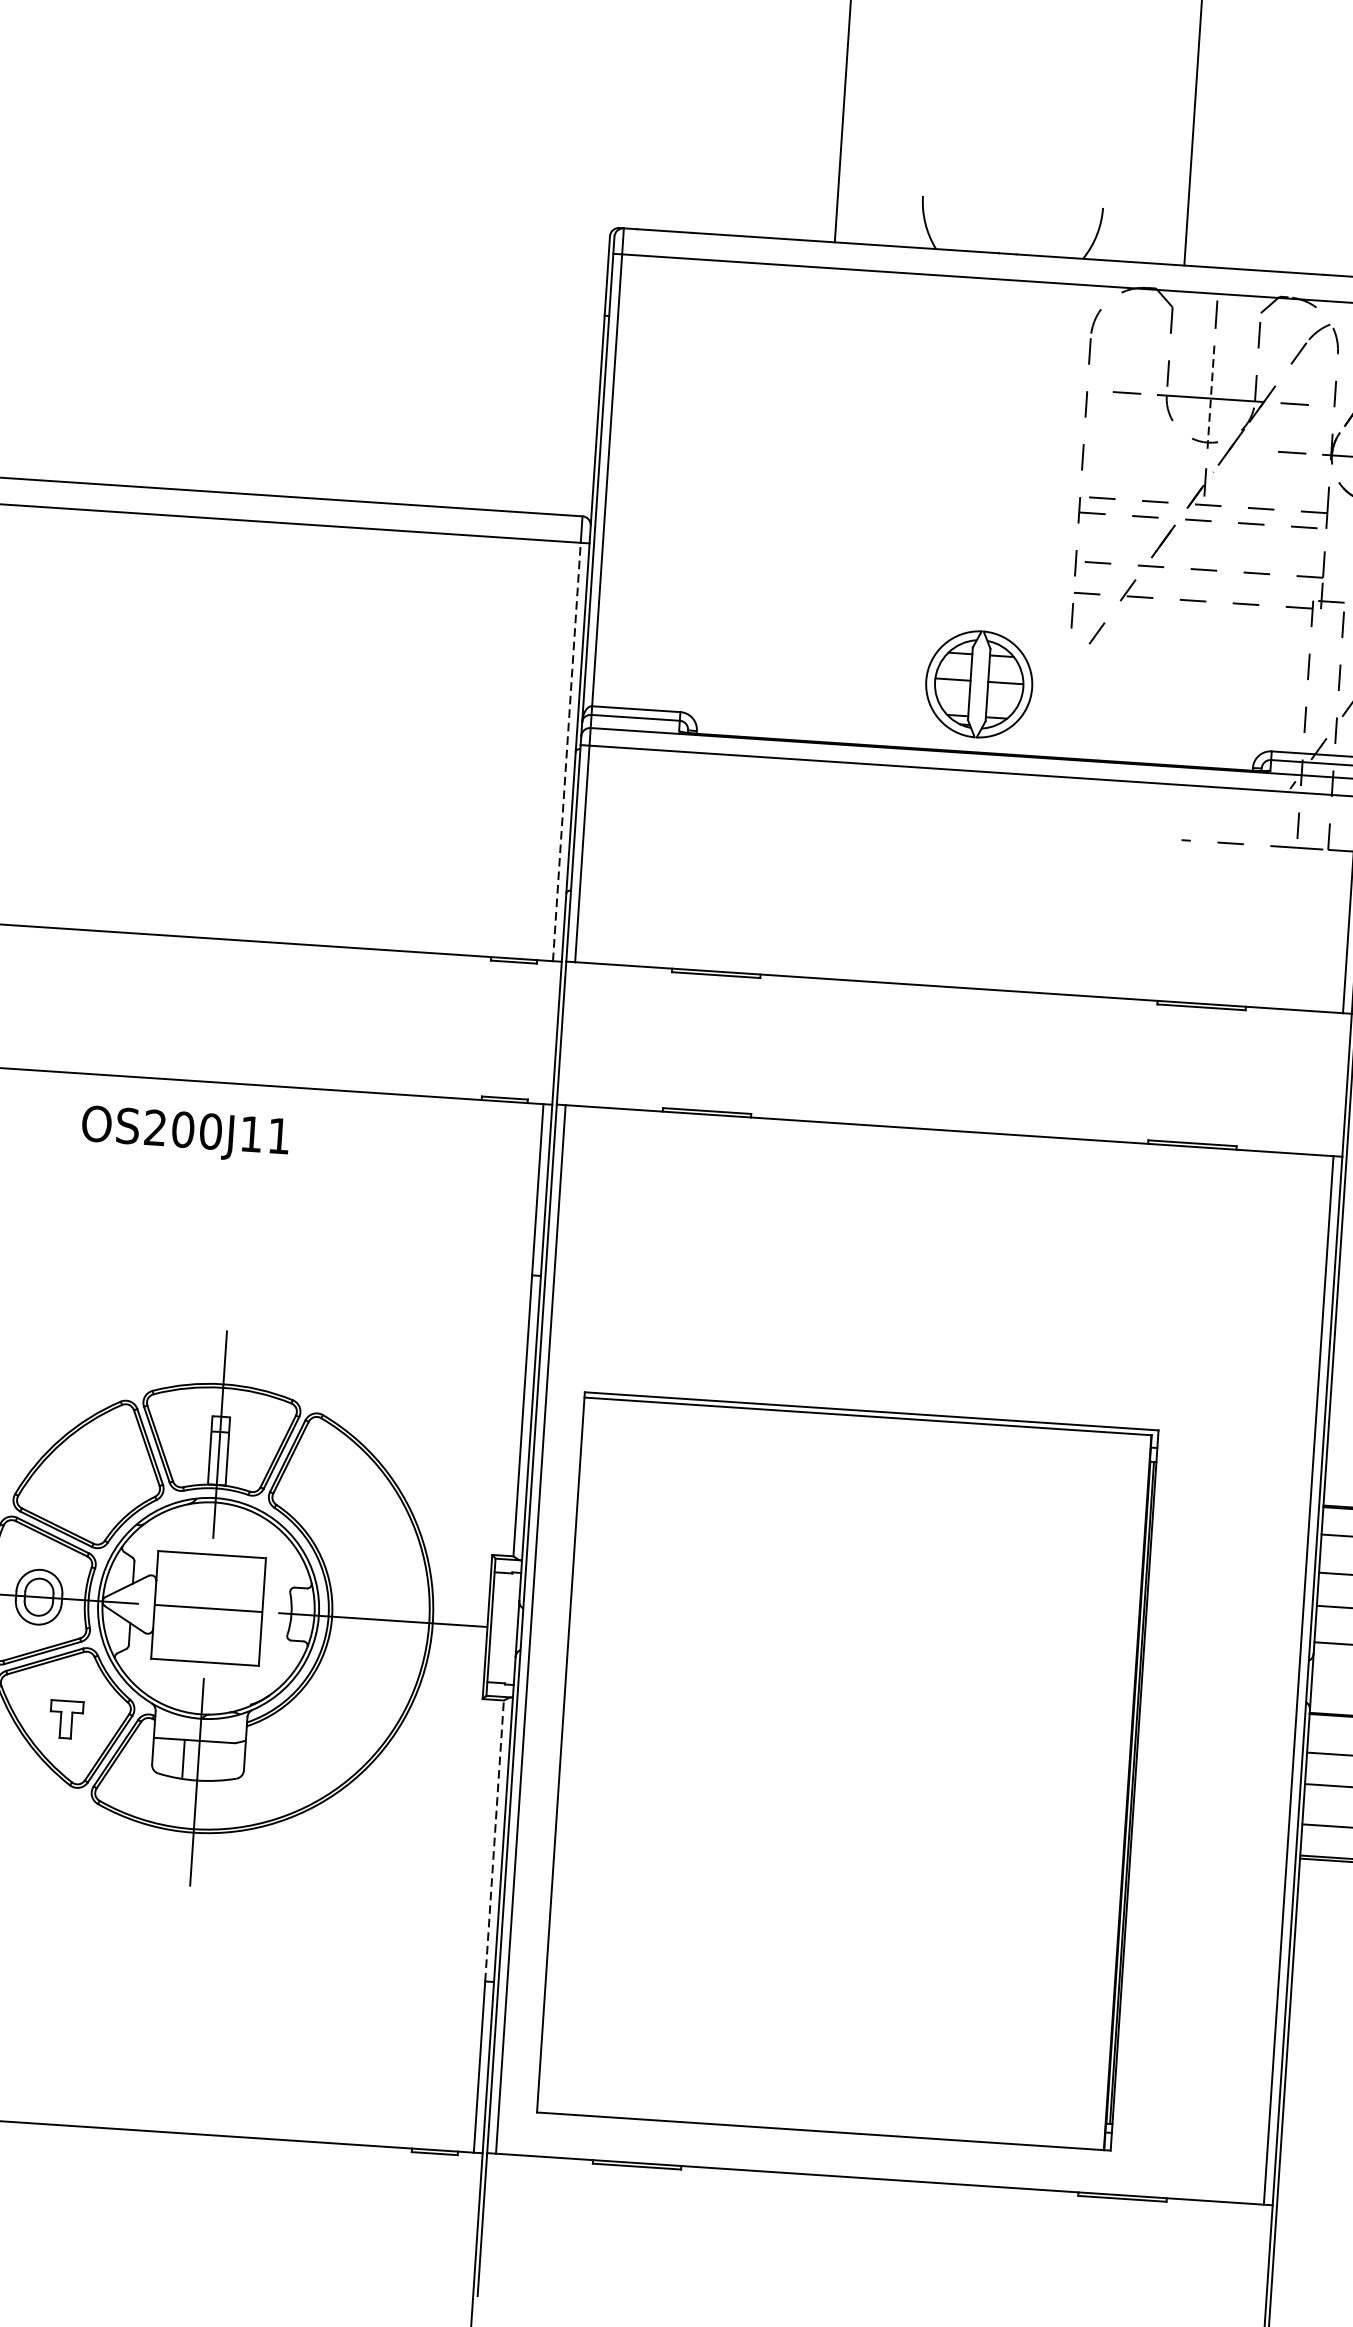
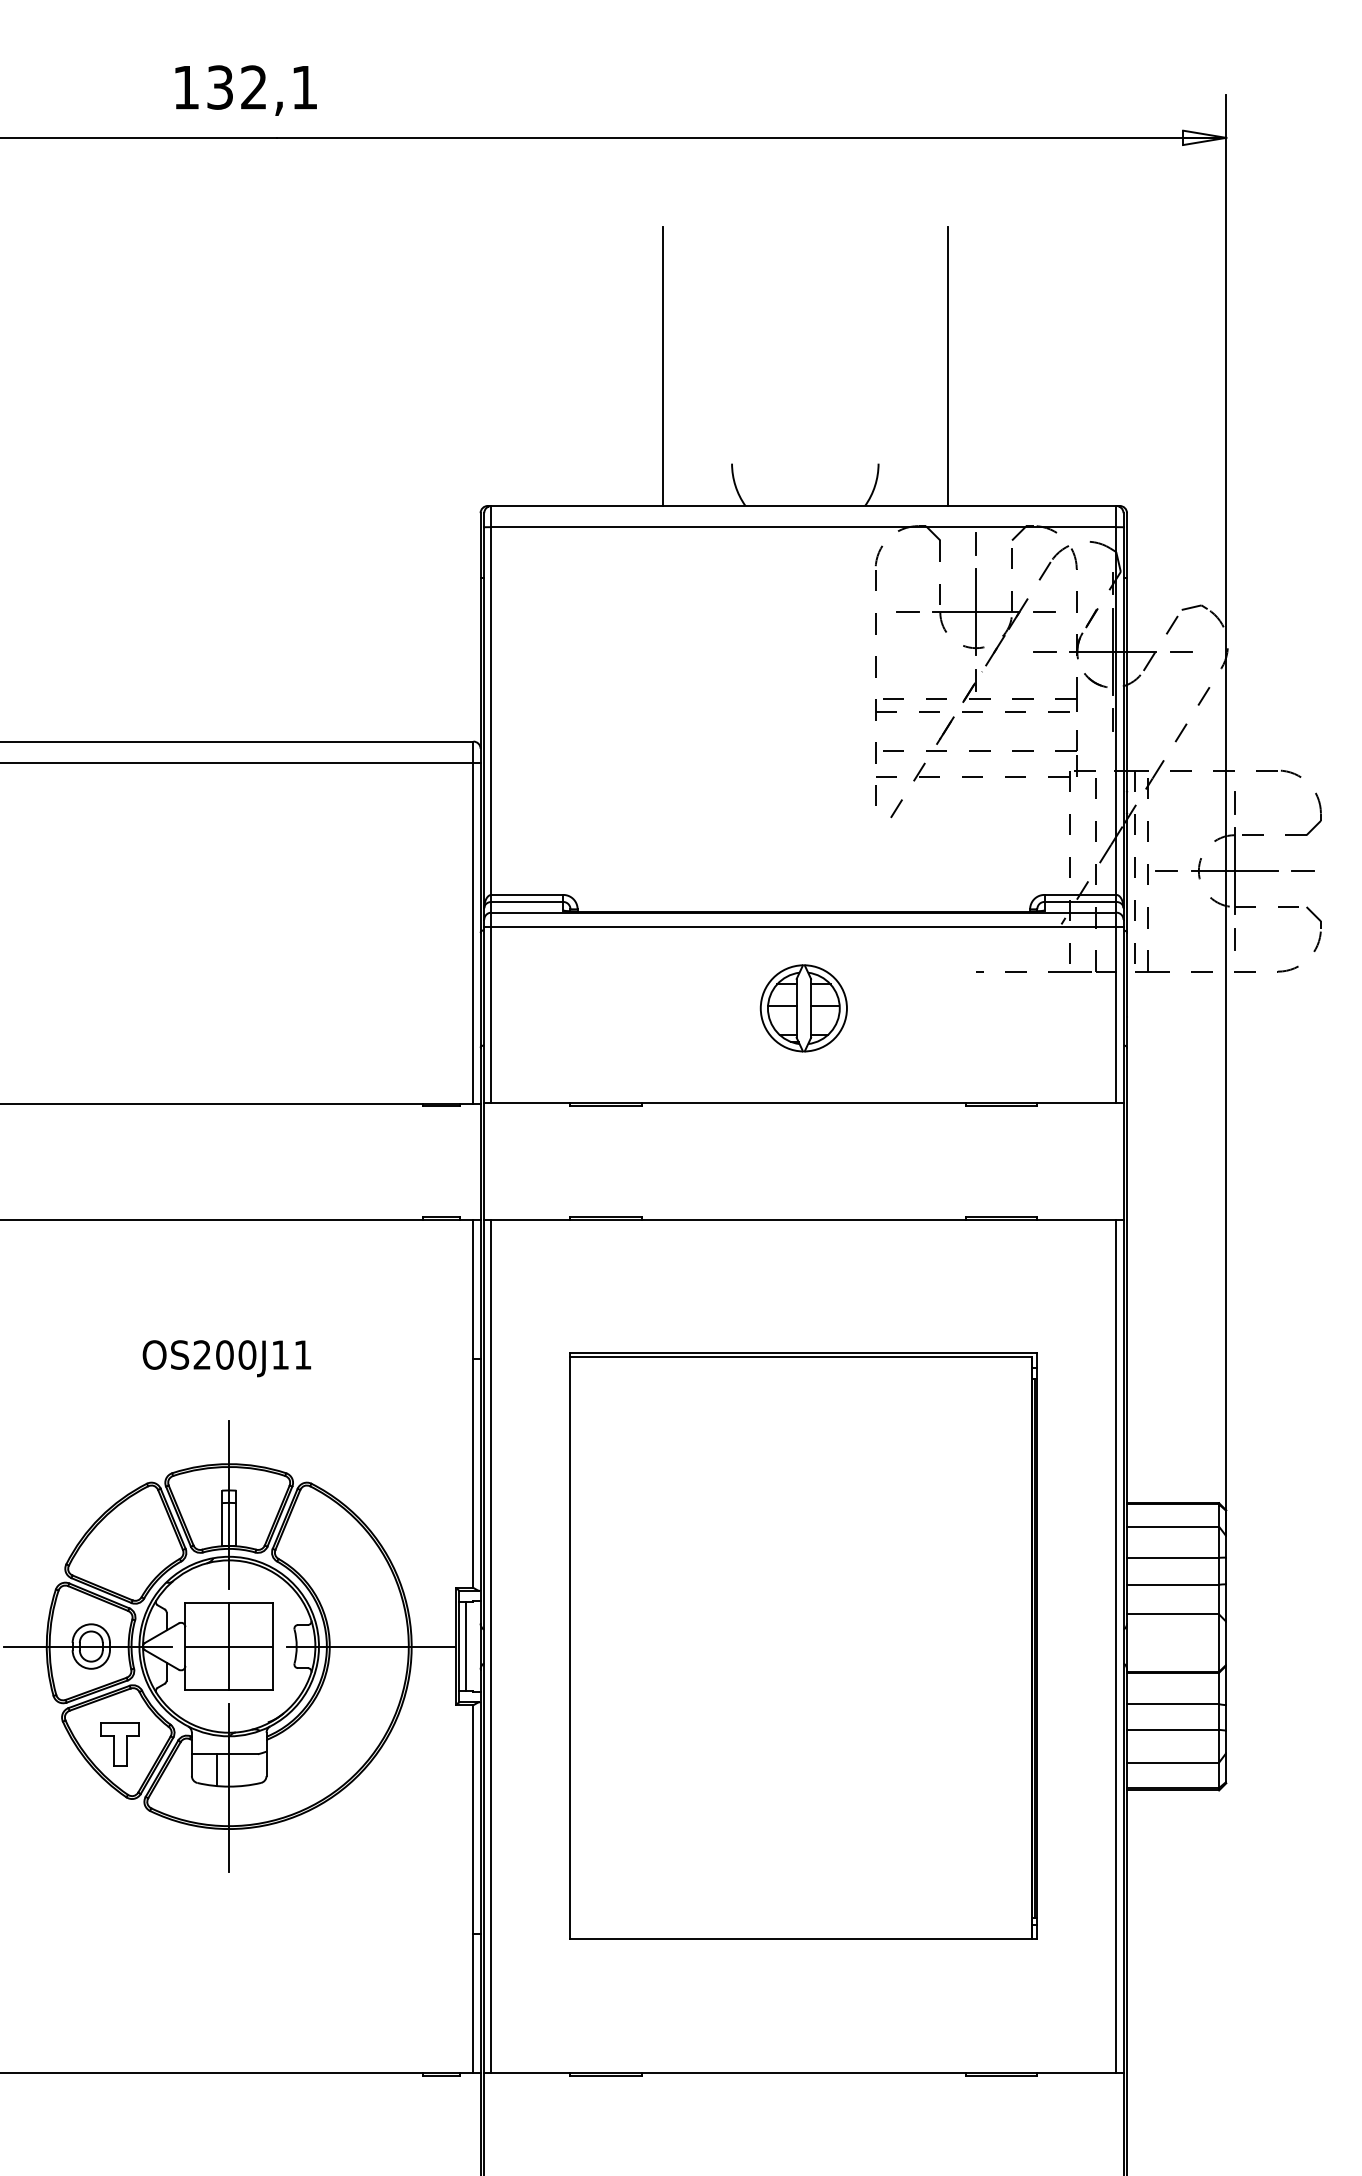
line: (1211, 398) -> (976, 612), dashed -> solid
part: (978, 684) -> (803, 1008), moved
line: (567, 750) -> (473, 932), dashed -> solid
text: (184, 1134) -> (226, 1358), moved
line: (208, 1608) -> (229, 1646), added
line: (500, 1627) -> (466, 1646), added
part: (65, 1719) -> (119, 1744), size x1.43
part: (847, 1770) -> (803, 1645), moved
line: (494, 1840) -> (473, 1819), dashed -> solid

